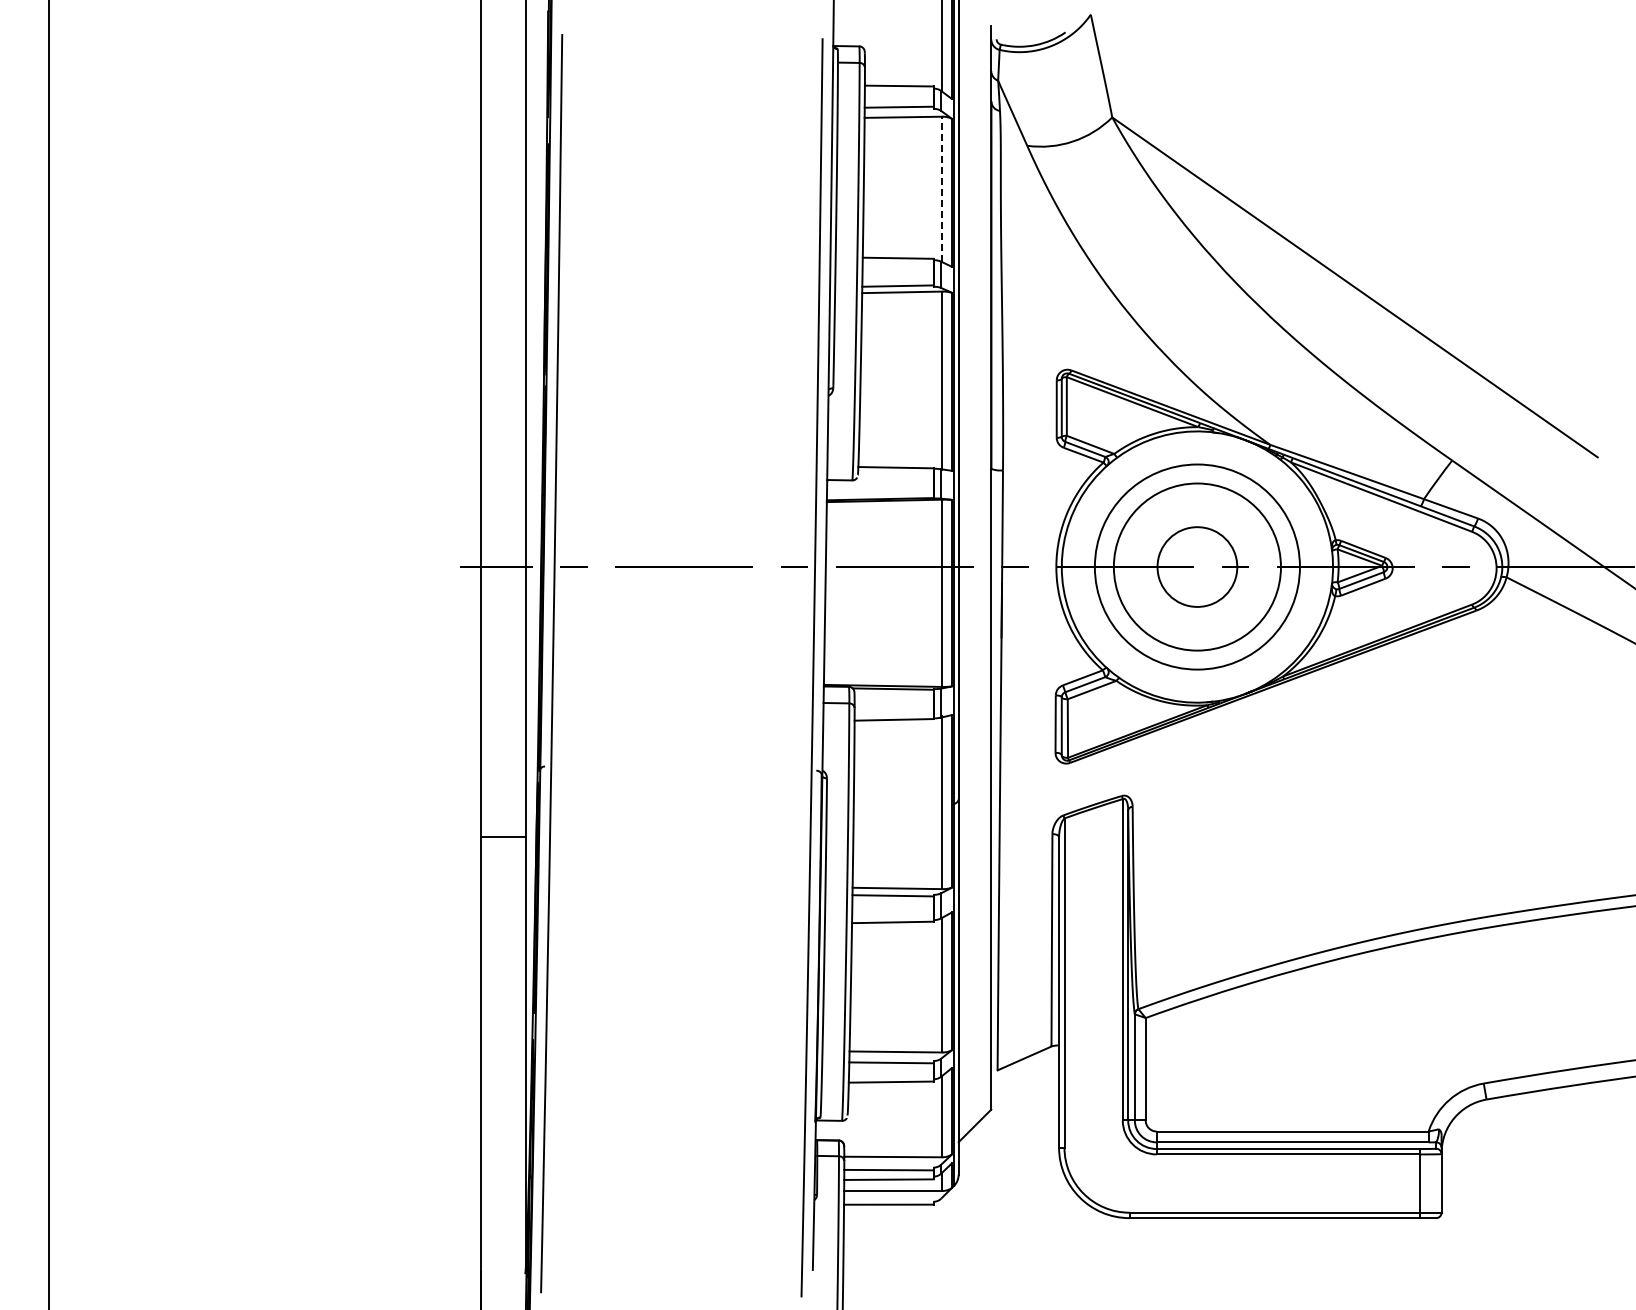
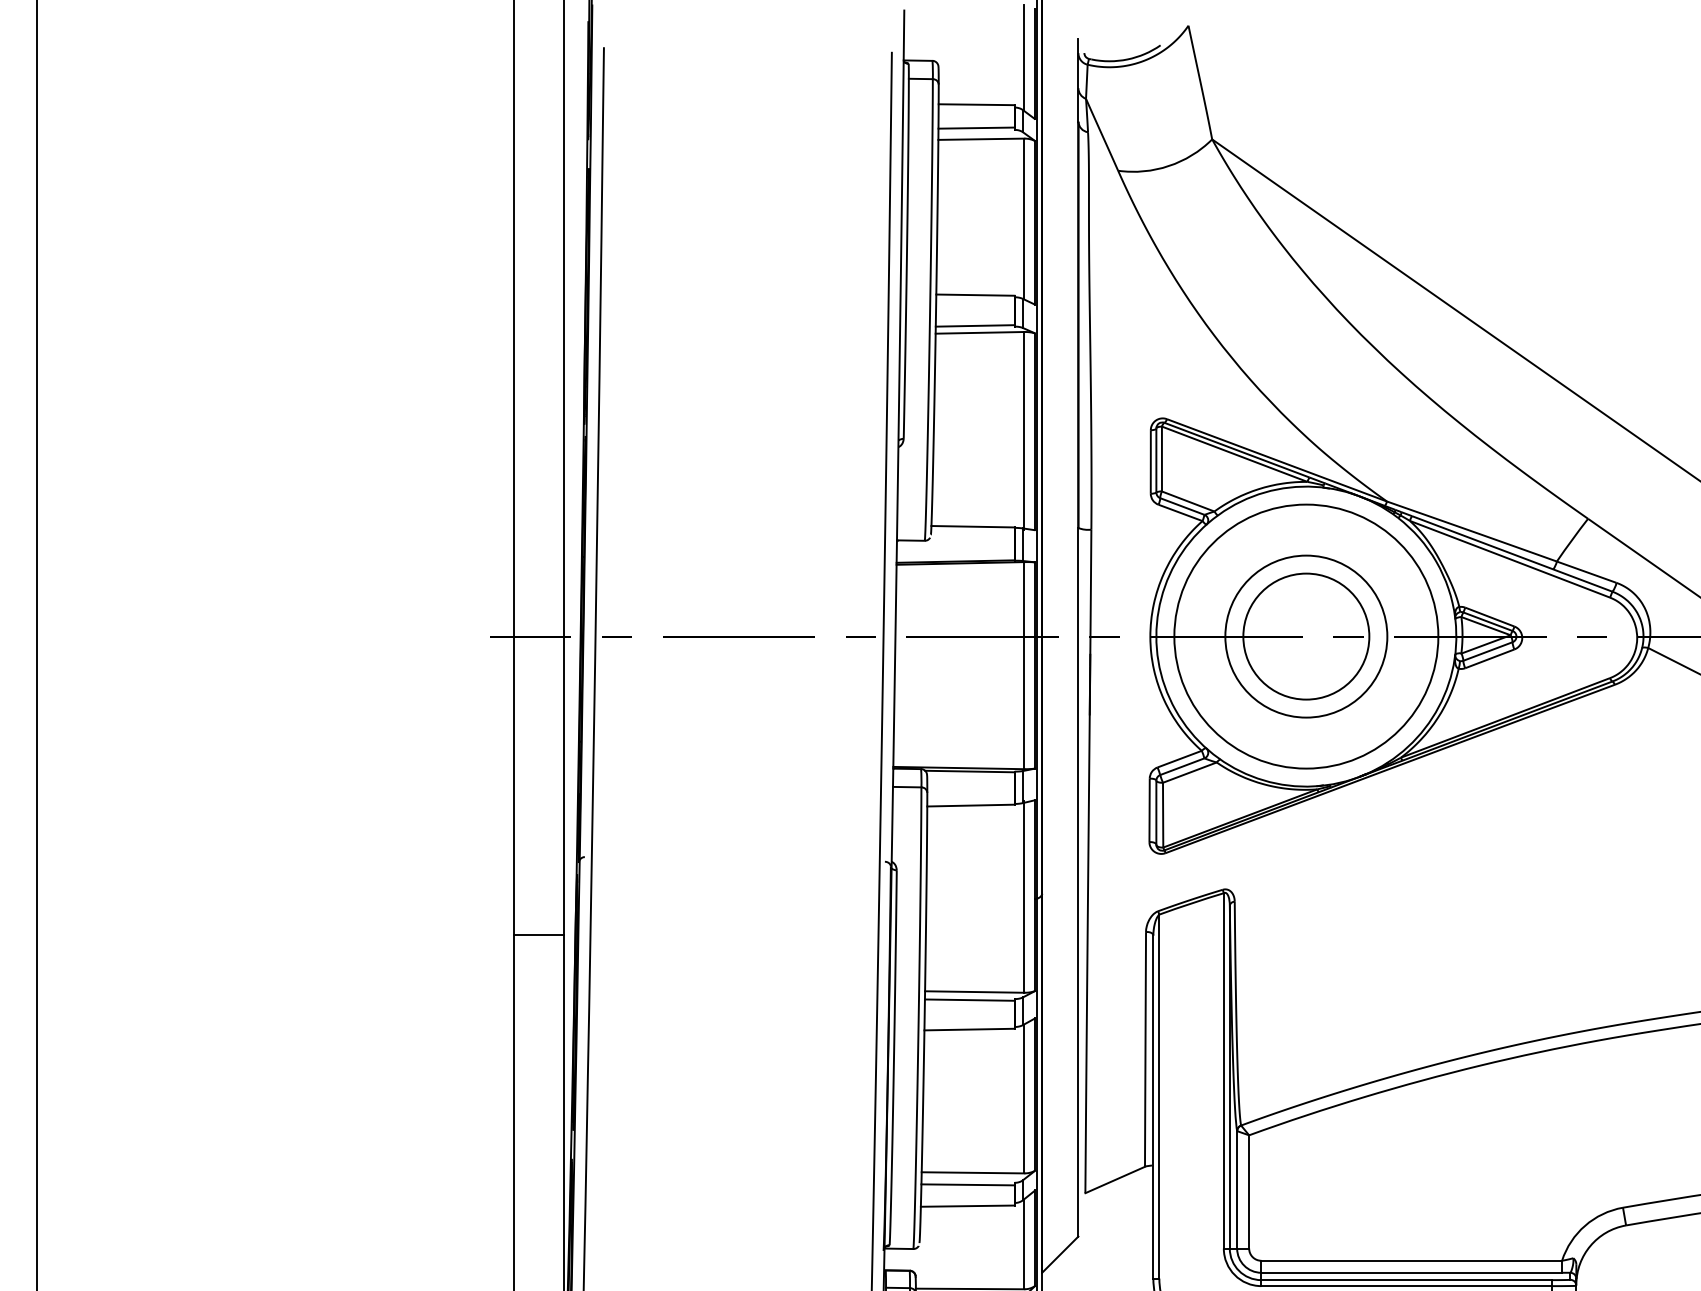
line: (942, 189) -> (1024, 219), dashed -> solid
circle: (1197, 566) -> (1306, 635), size x0.71
circle: (1197, 566) -> (1306, 635), size x1.43
circle: (1197, 567) -> (1306, 637), size x1.43

